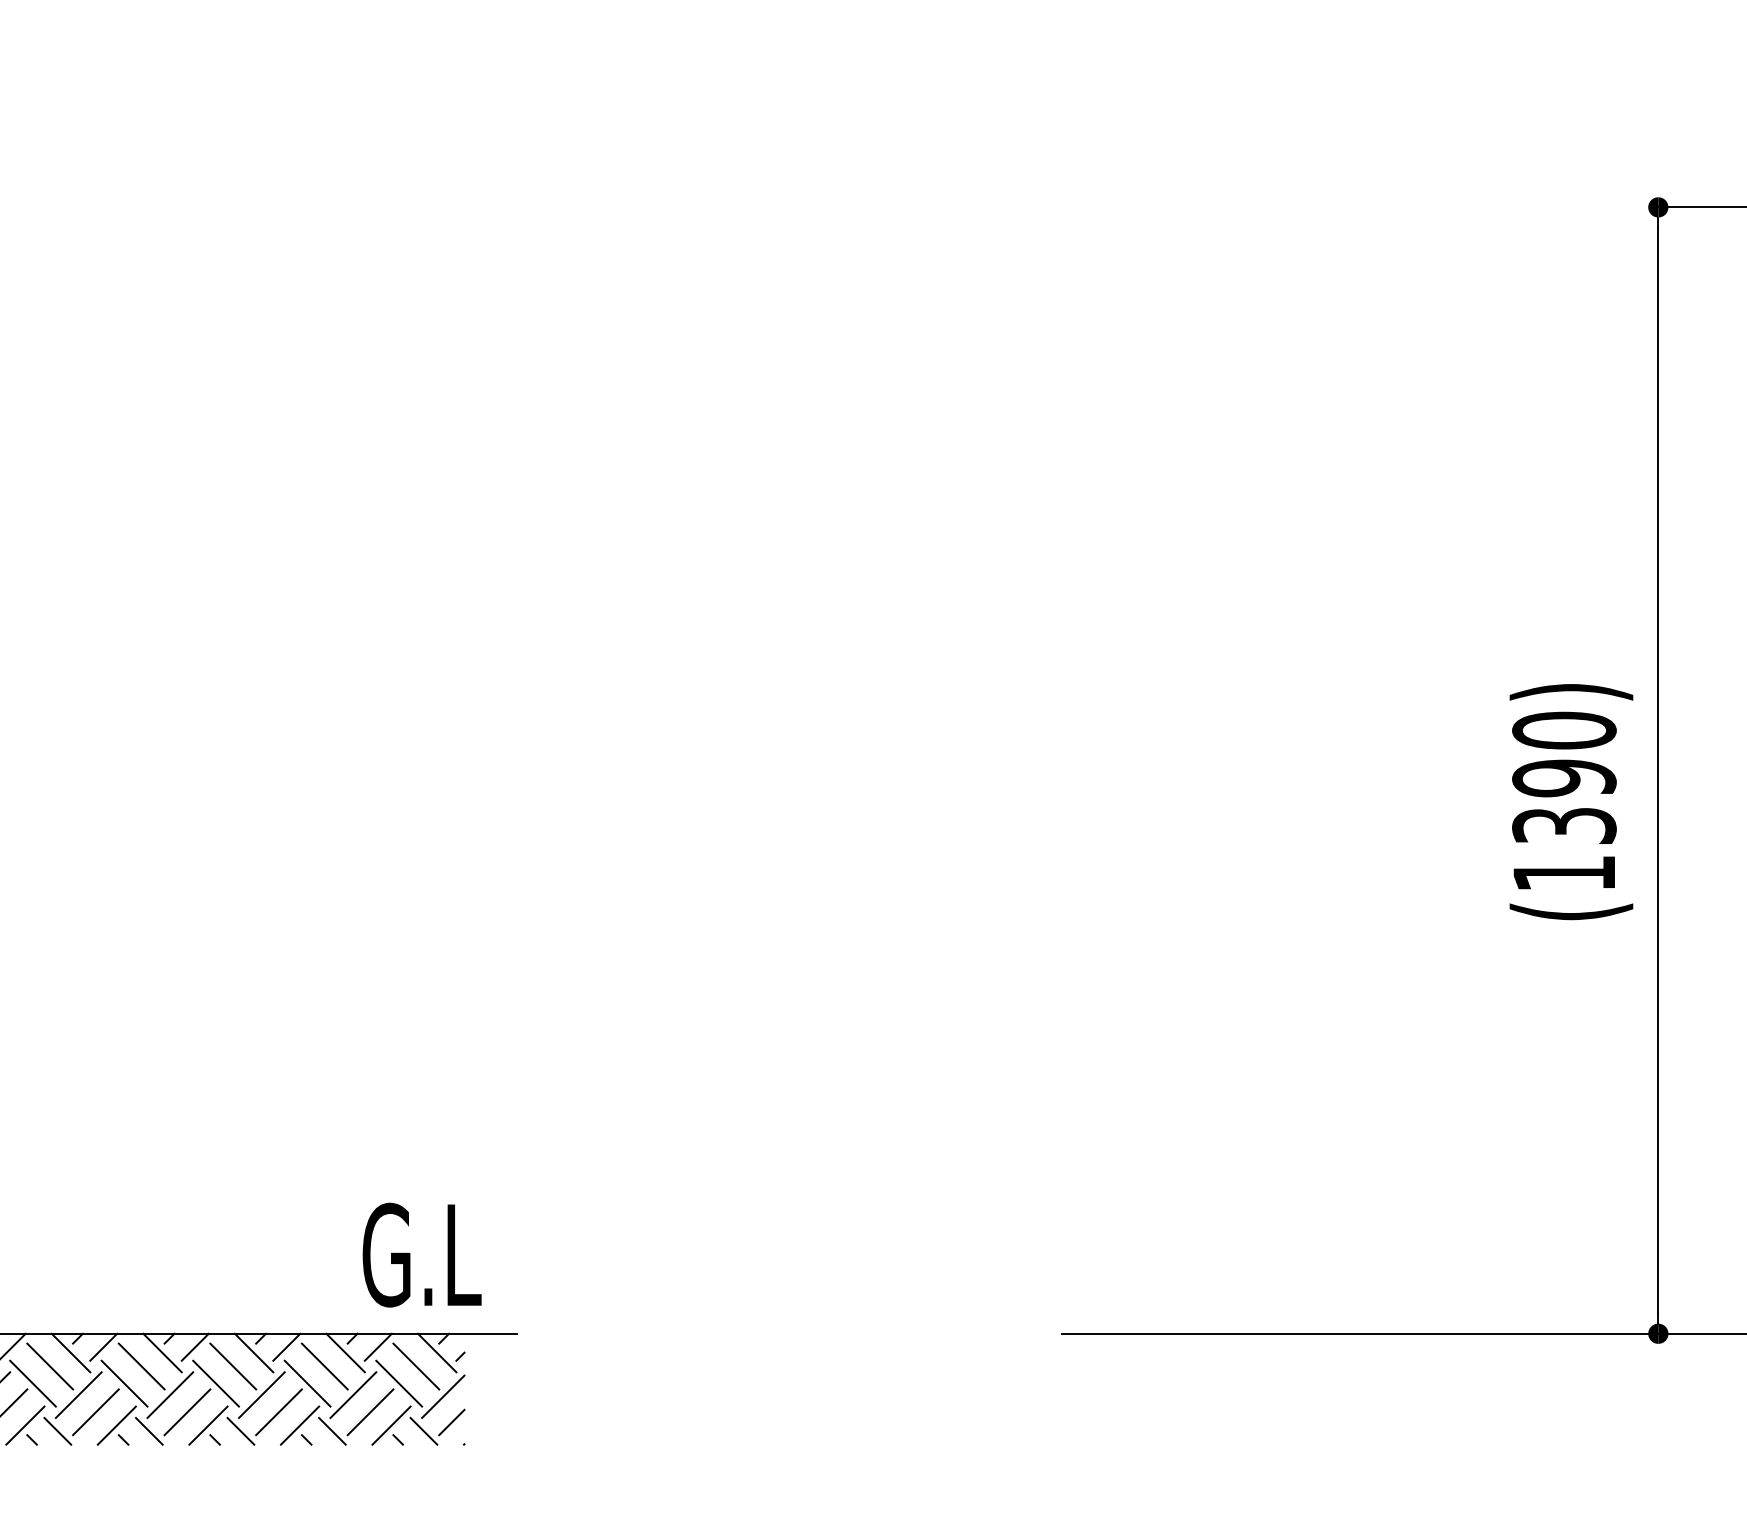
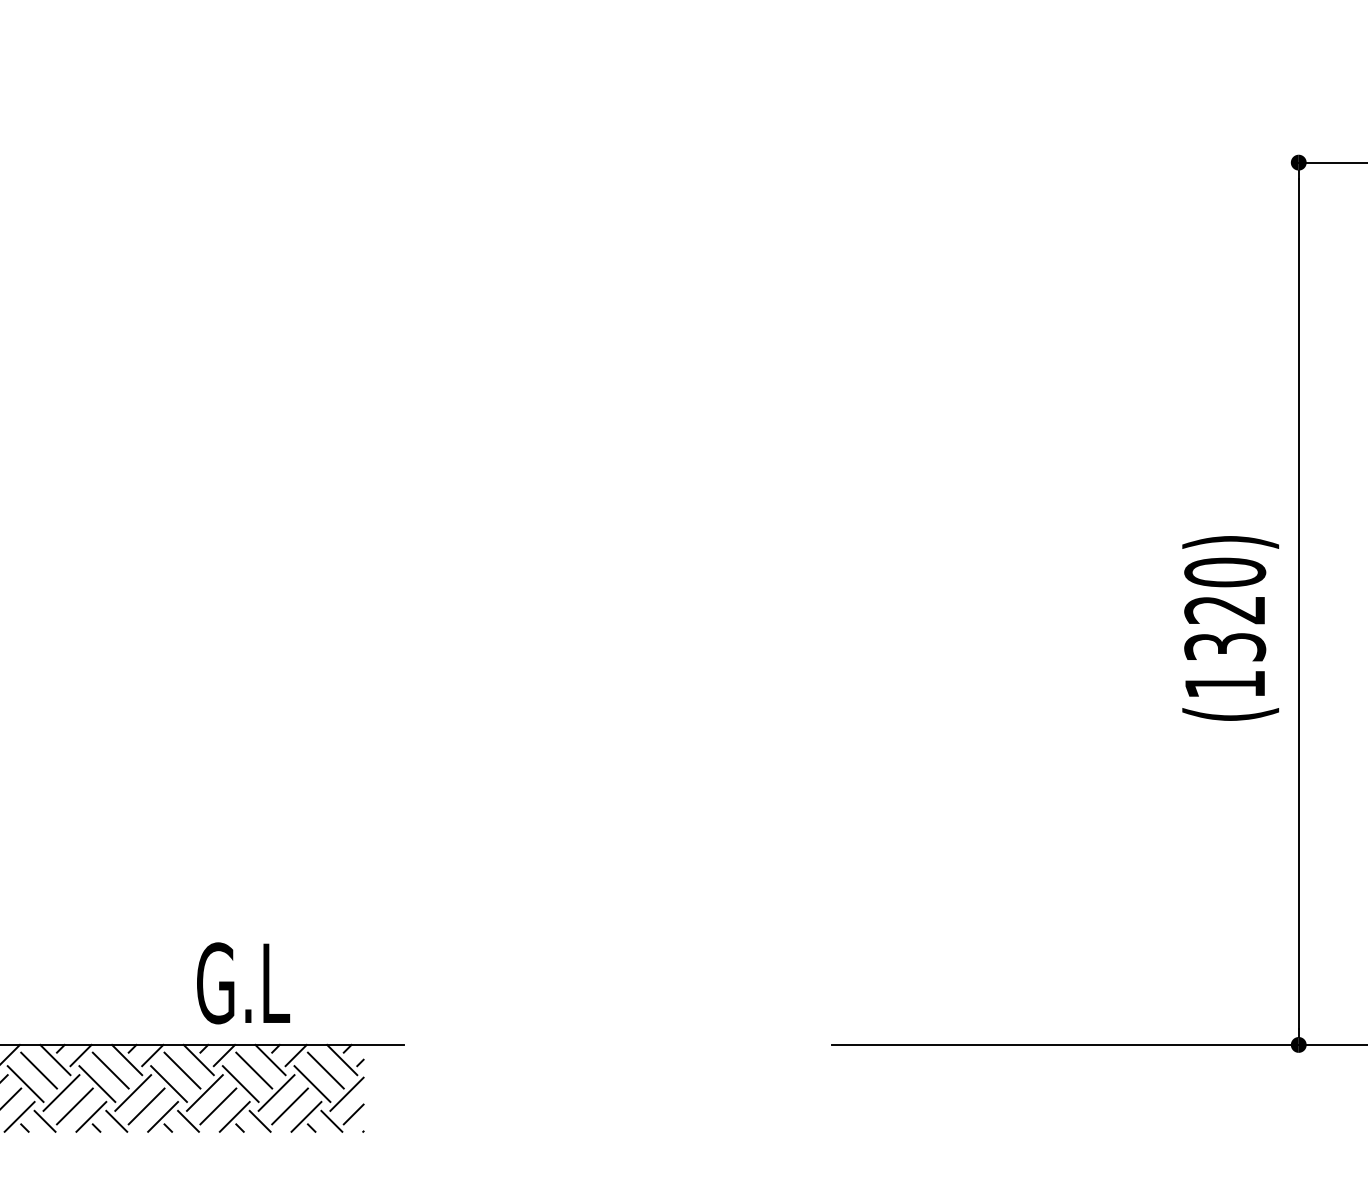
text: (1564, 778) -> (1225, 610), (1390) -> (1320)
text: (421, 1254) -> (243, 982), moved

